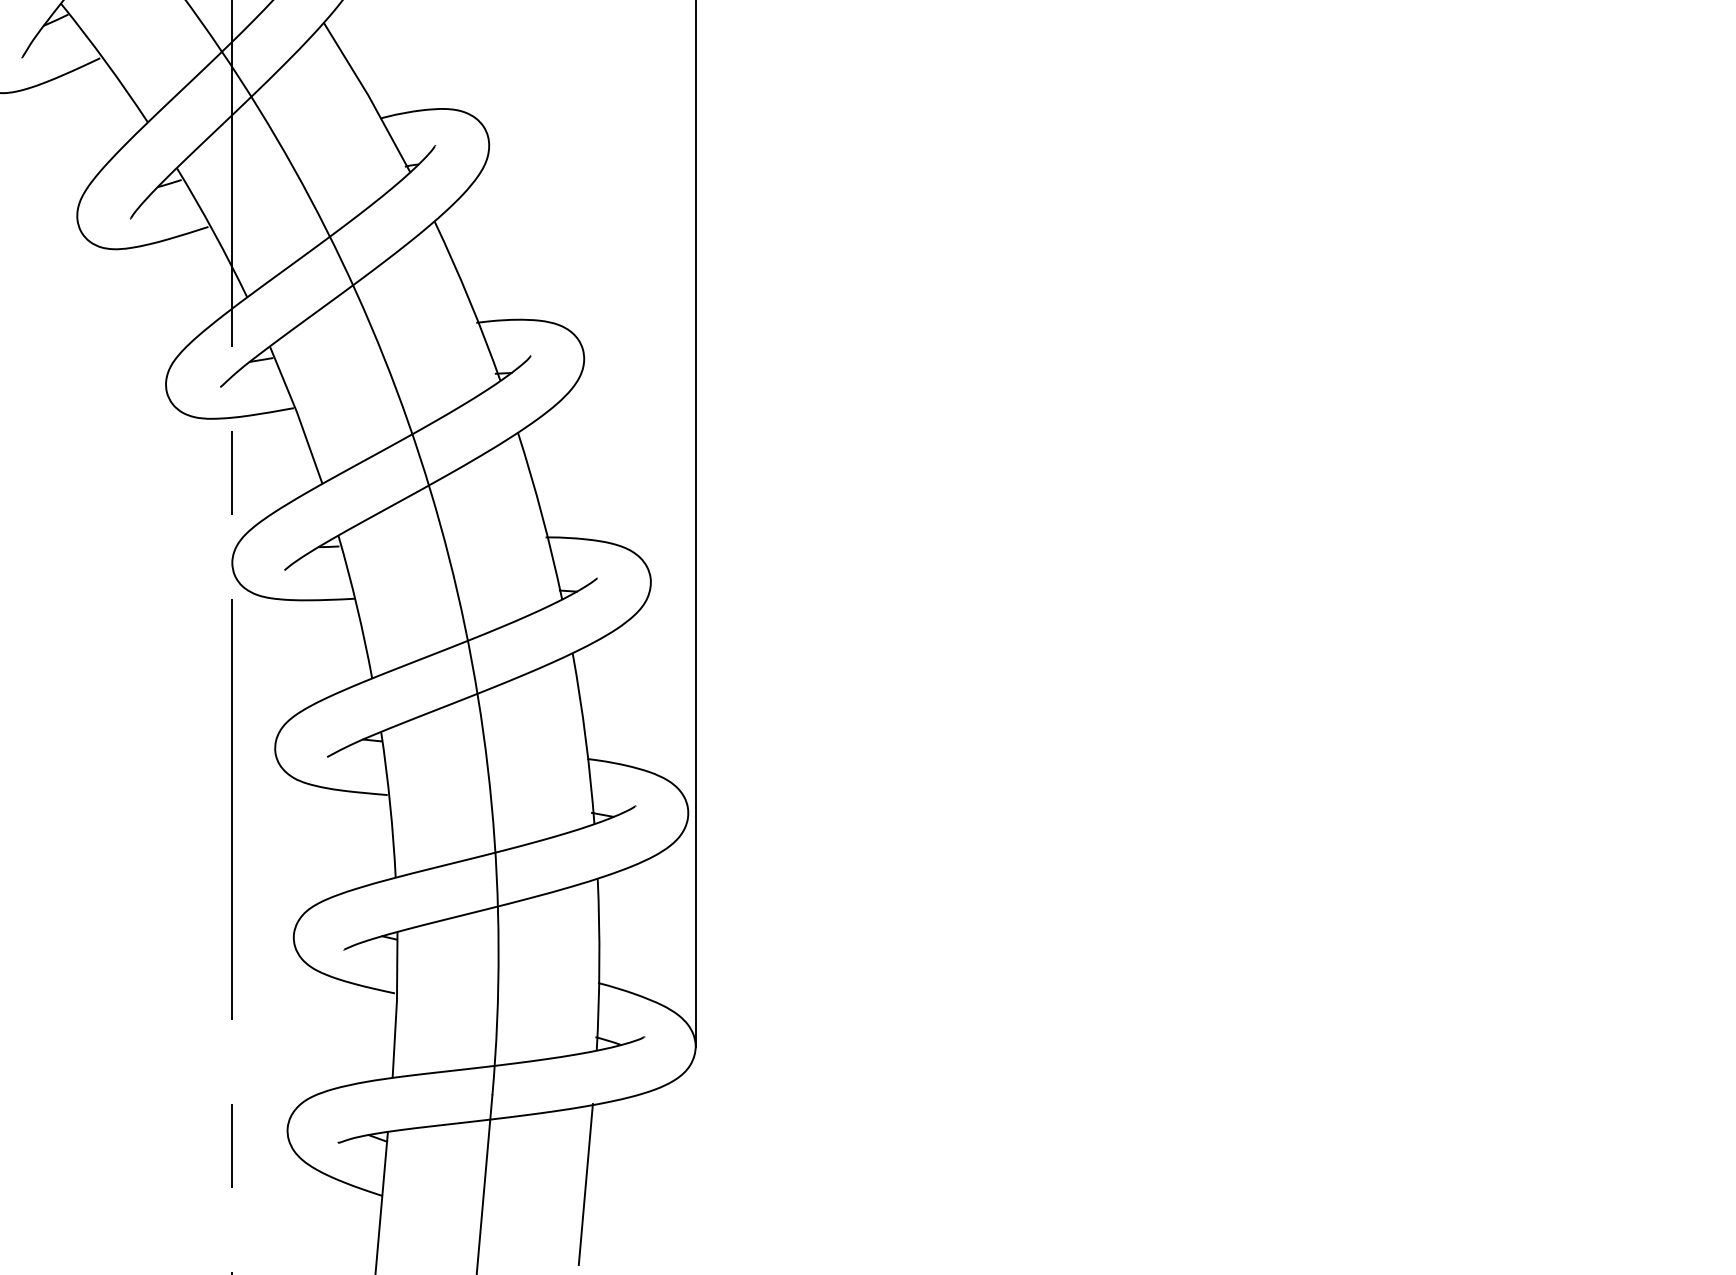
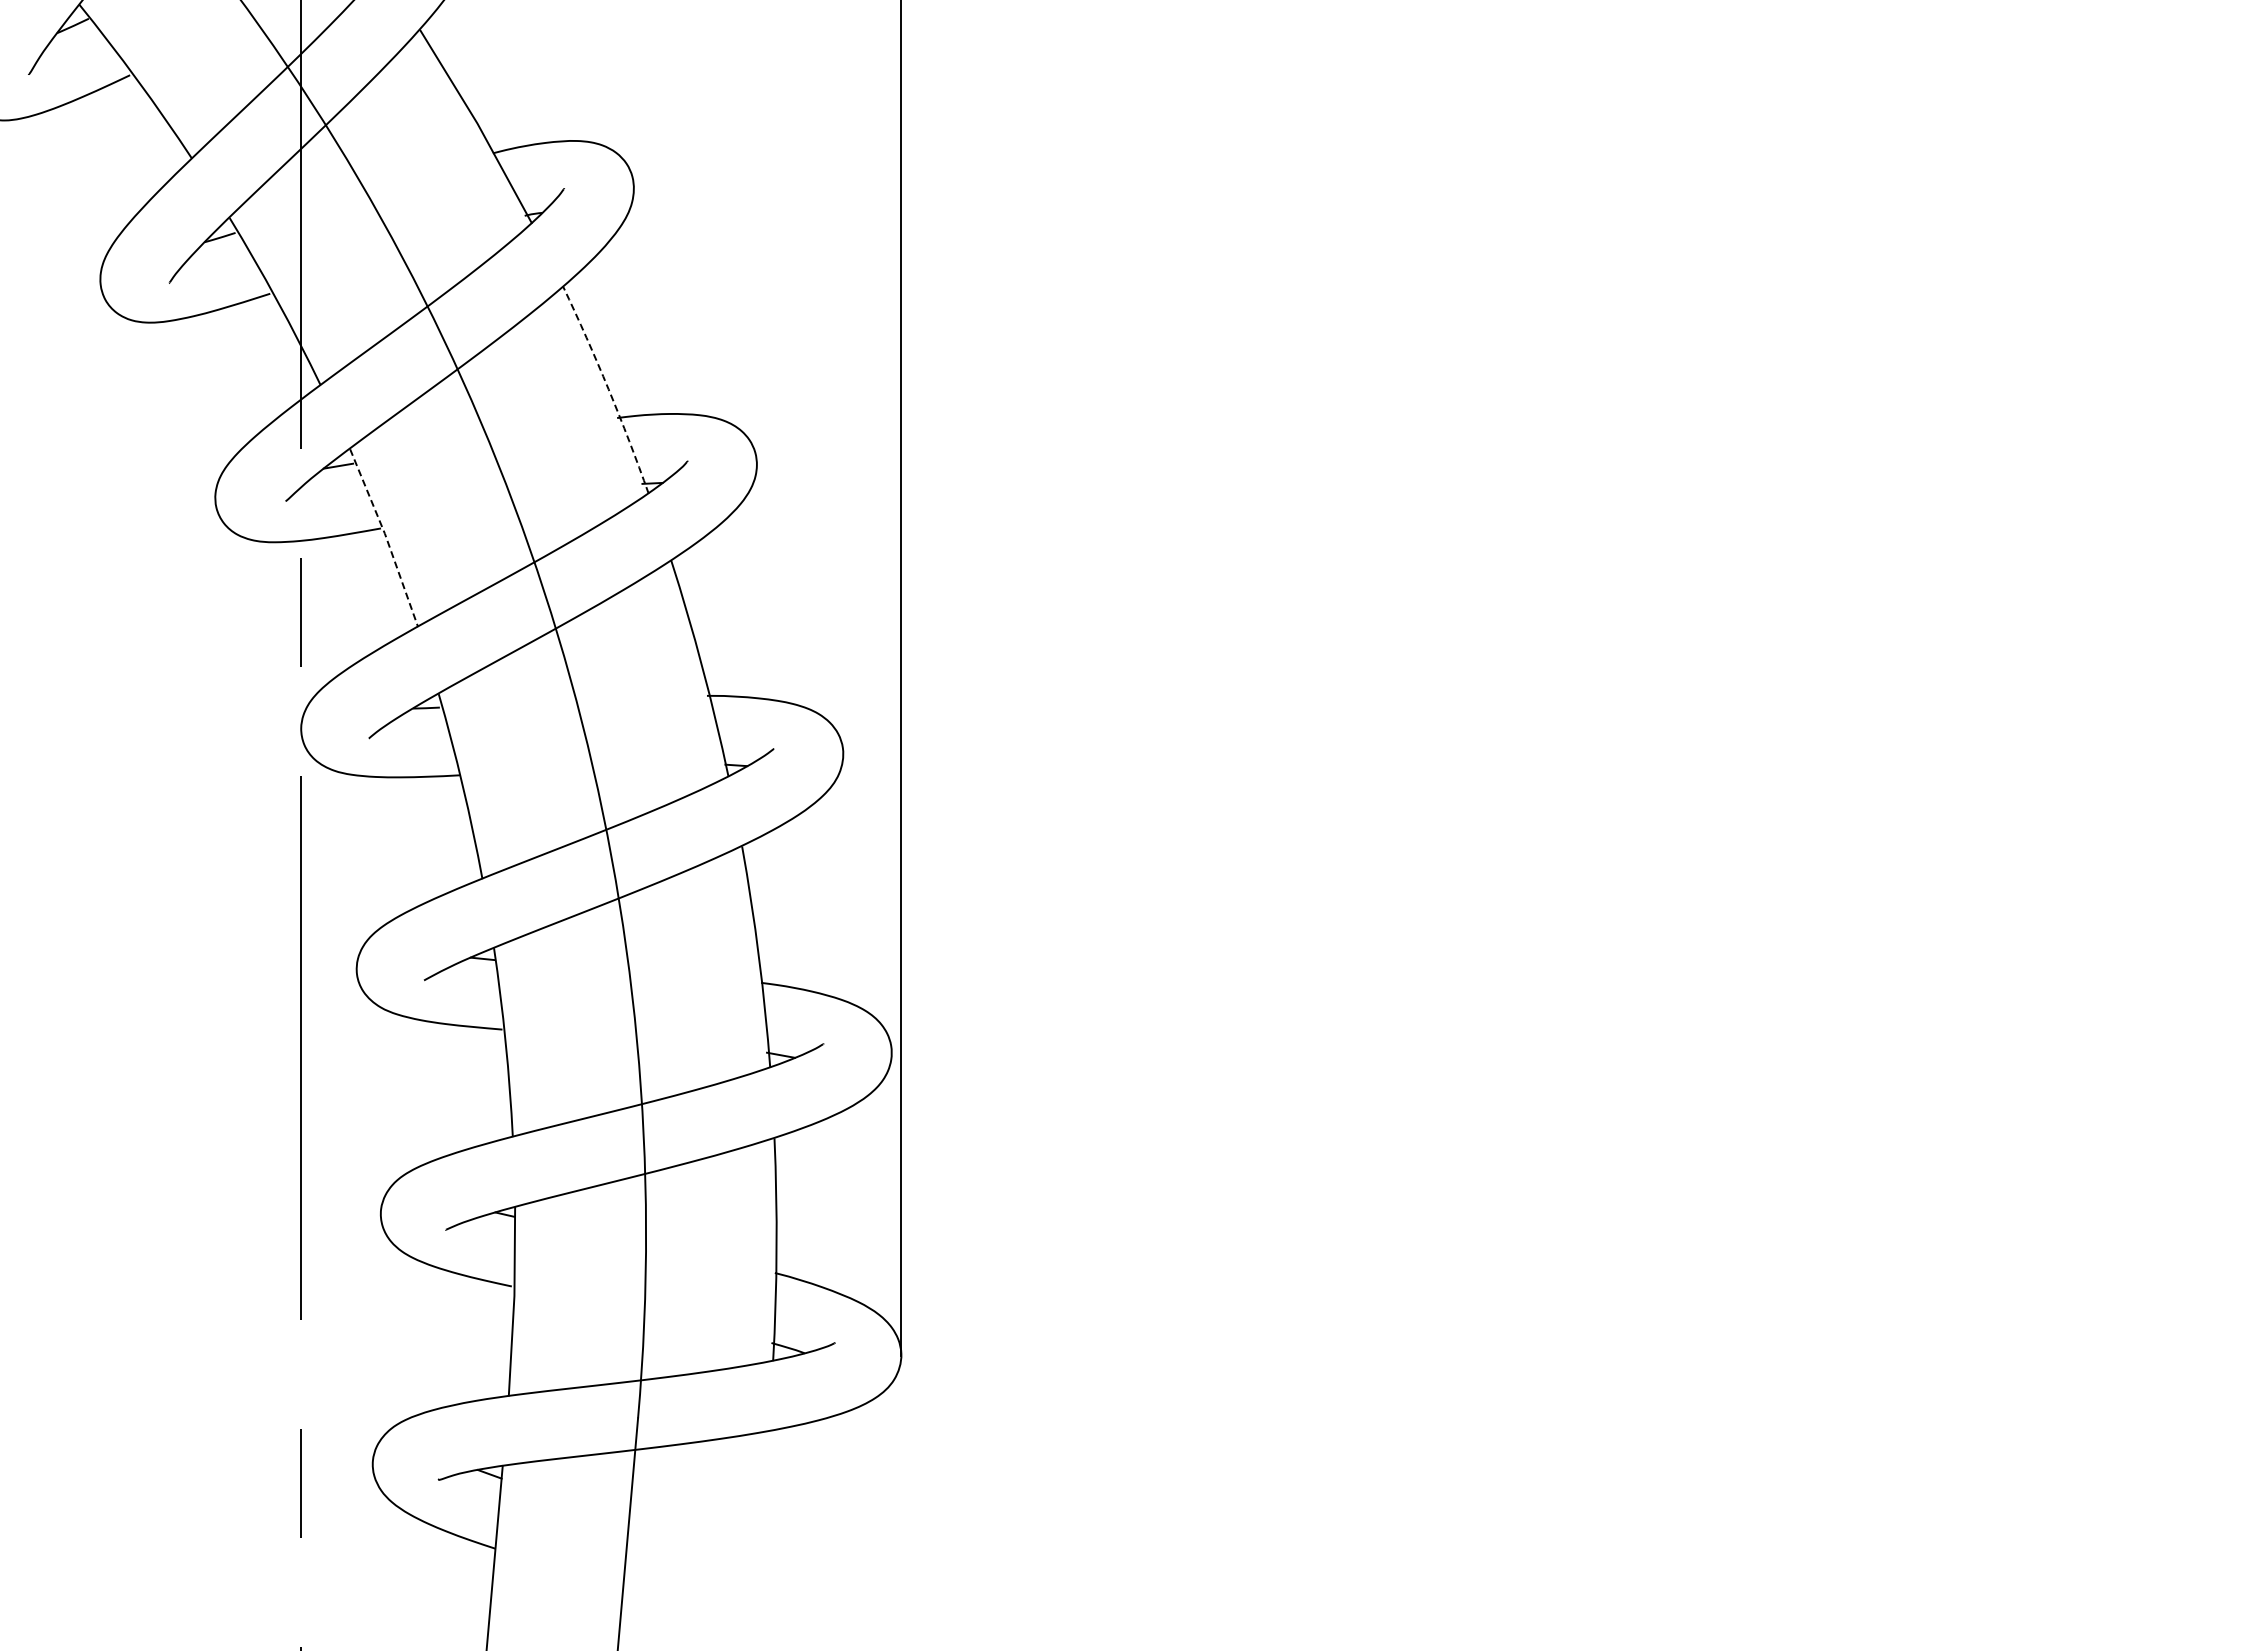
arc: (469, 300) -> (608, 389), solid -> dashed
line: (298, 415) -> (386, 537), solid -> dashed
line: (585, 1184) -> (758, 1533), removed

